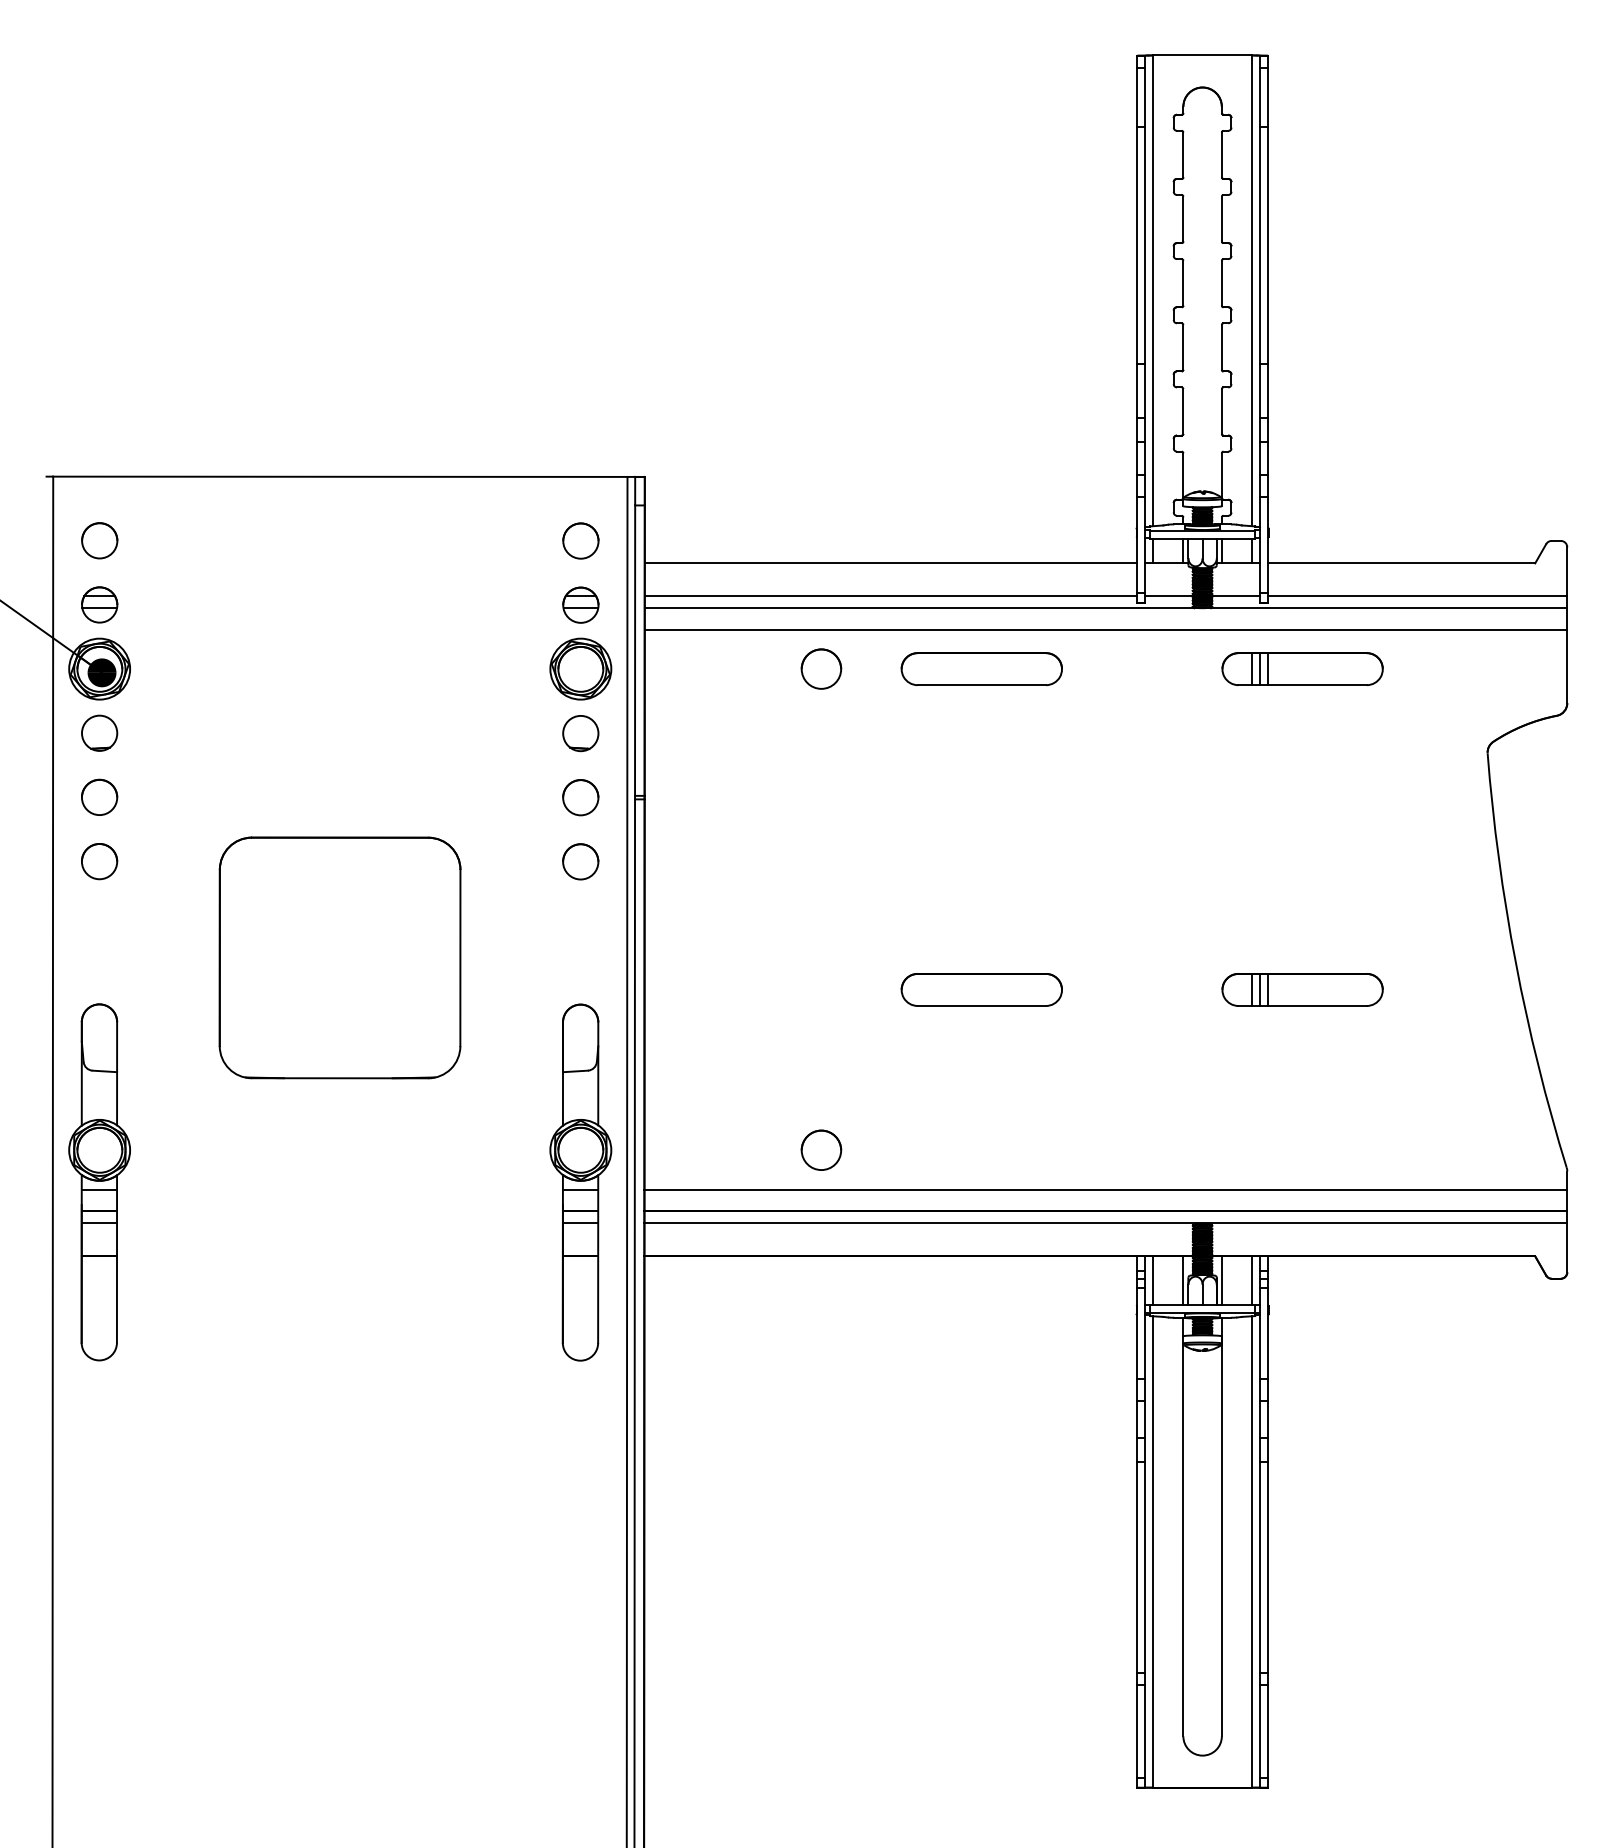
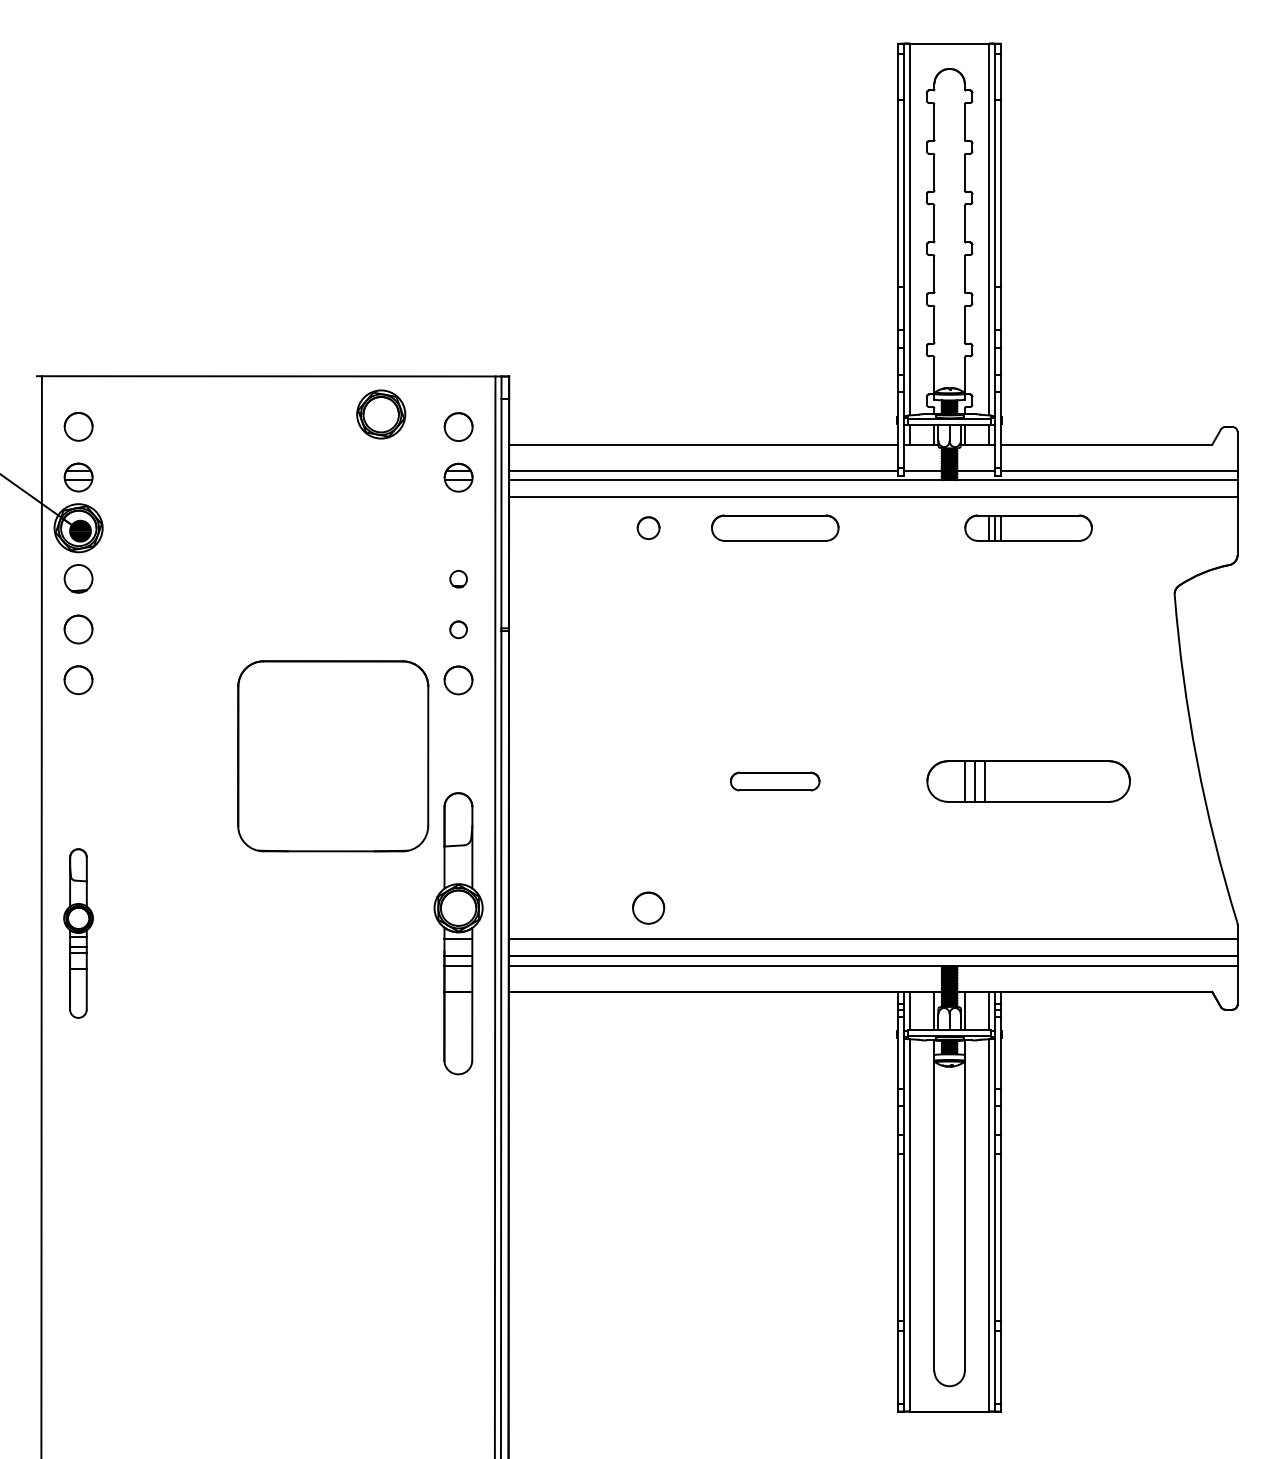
part: (580, 668) -> (380, 414), moved
part: (821, 668) -> (648, 527), size x0.7
part: (580, 733) -> (458, 579), size x0.6
circle: (580, 797) -> (458, 629), size x0.6
part: (339, 957) -> (332, 755), moved
part: (981, 989) -> (775, 781), size x0.7
part: (1302, 989) -> (1028, 781), size x1.6
part: (99, 1182) -> (78, 933), size x0.6

